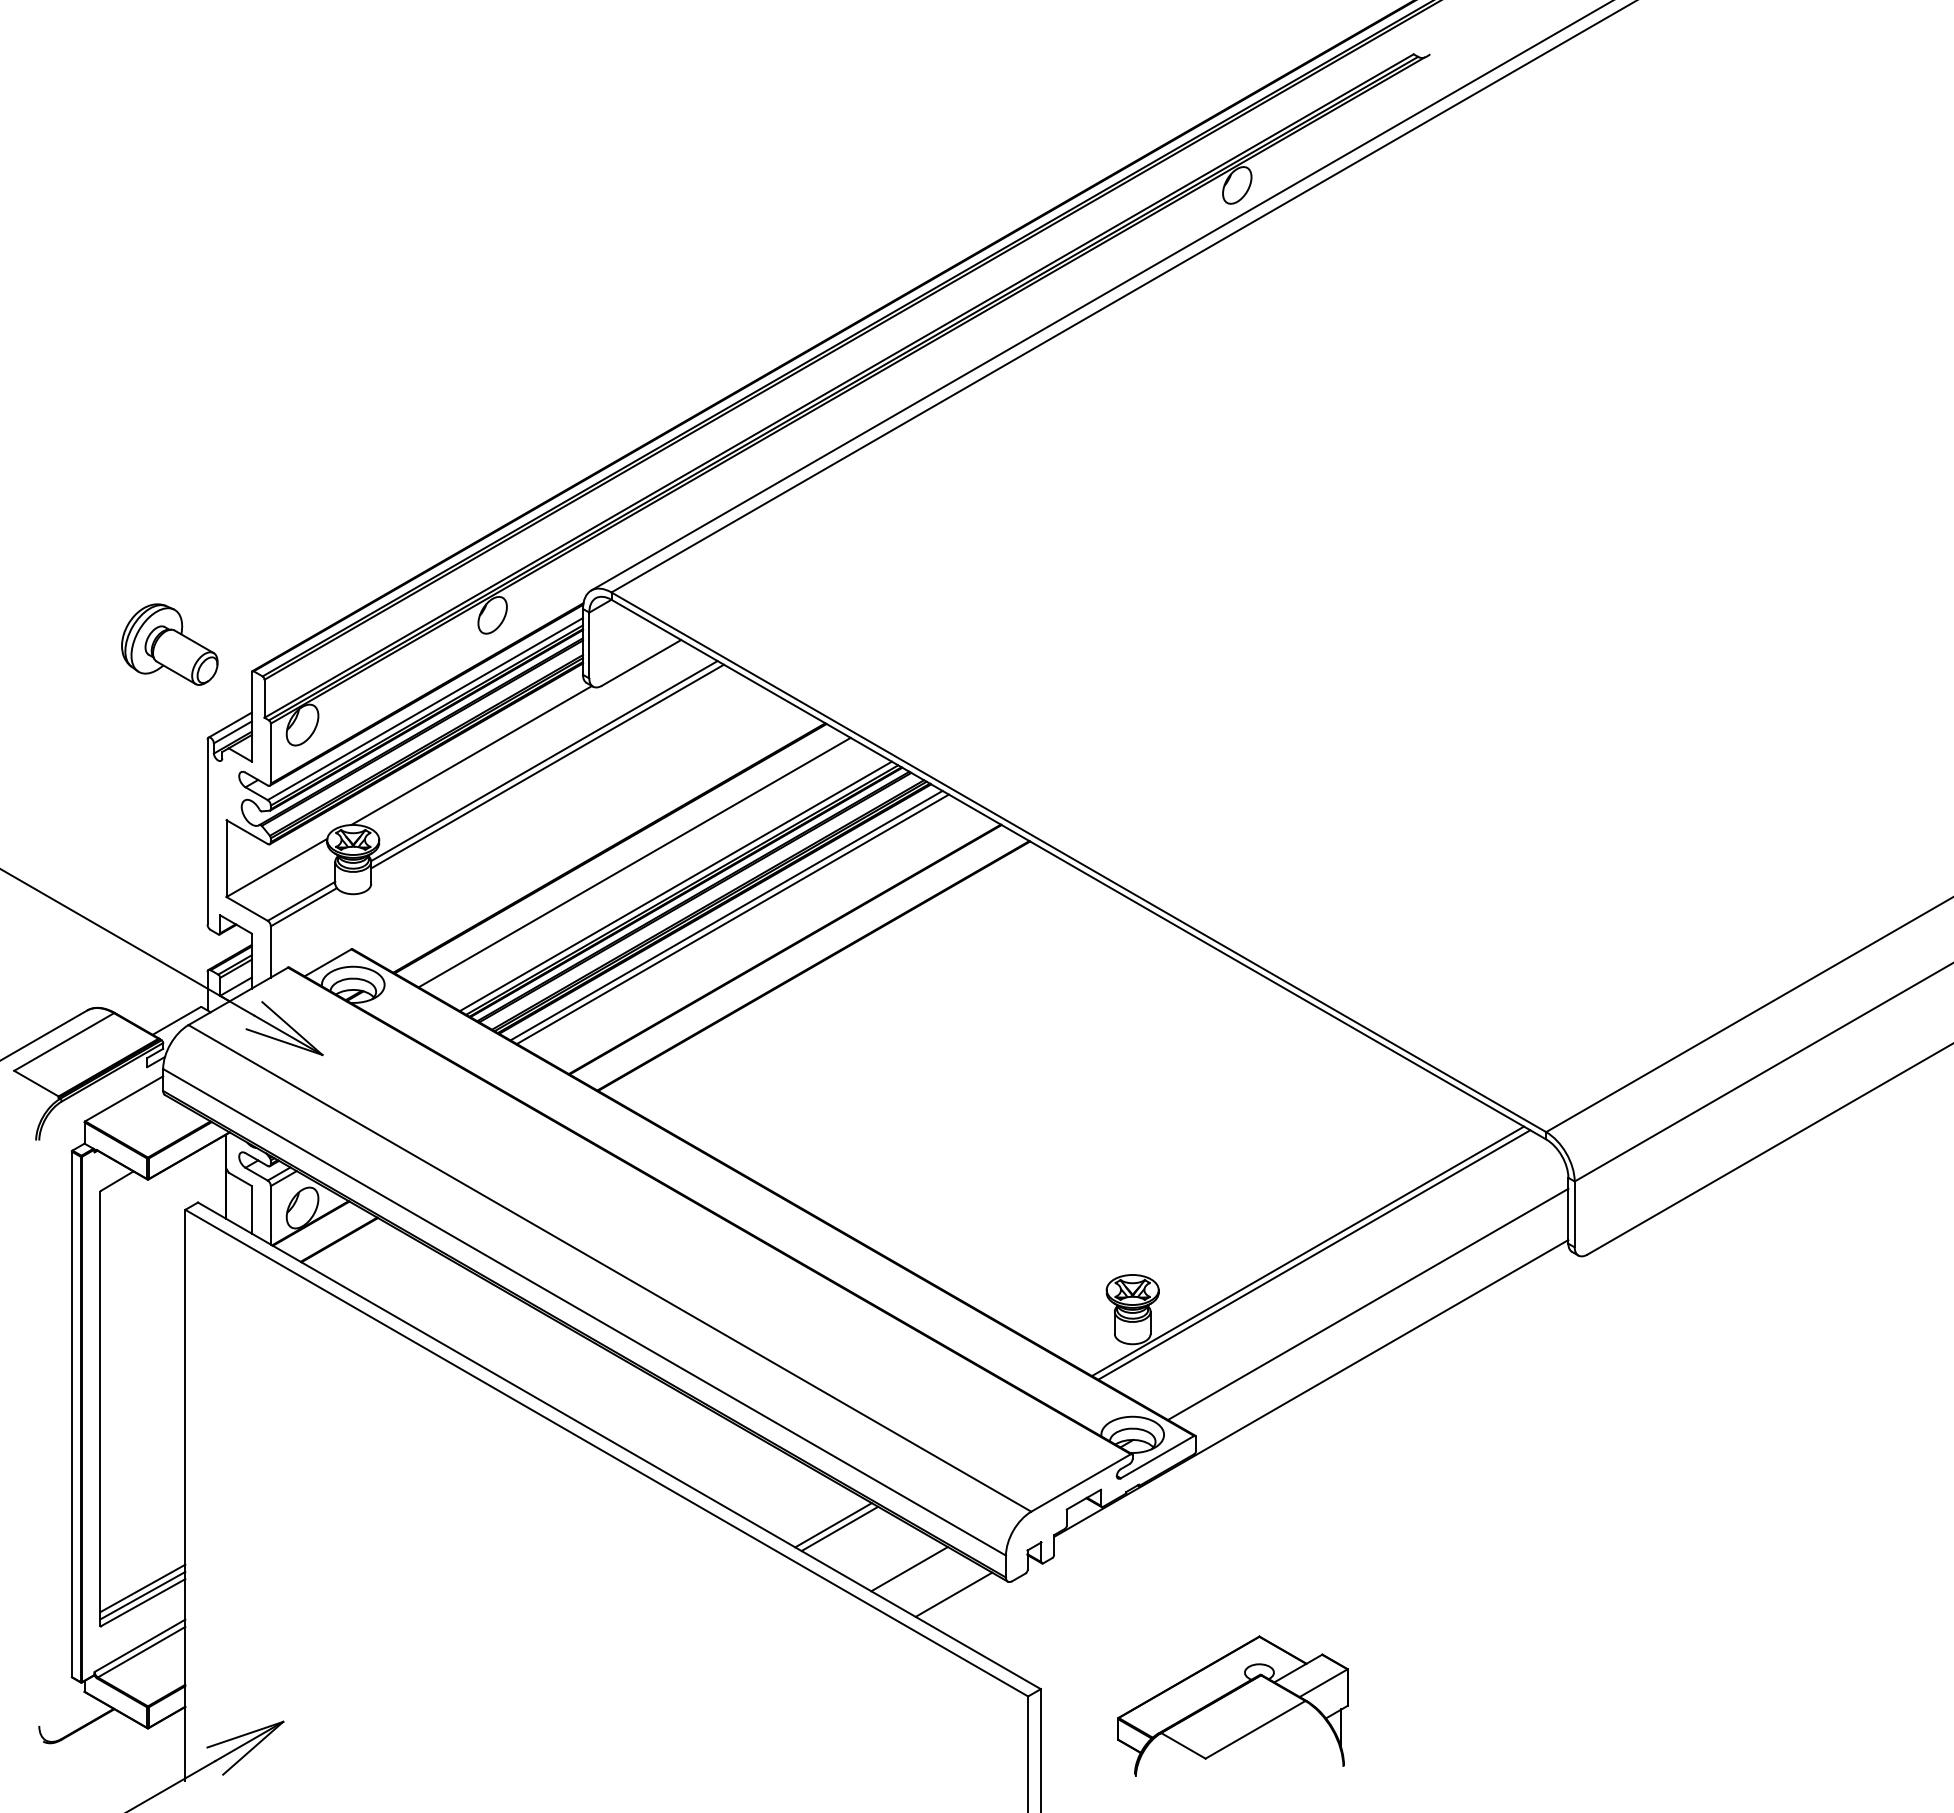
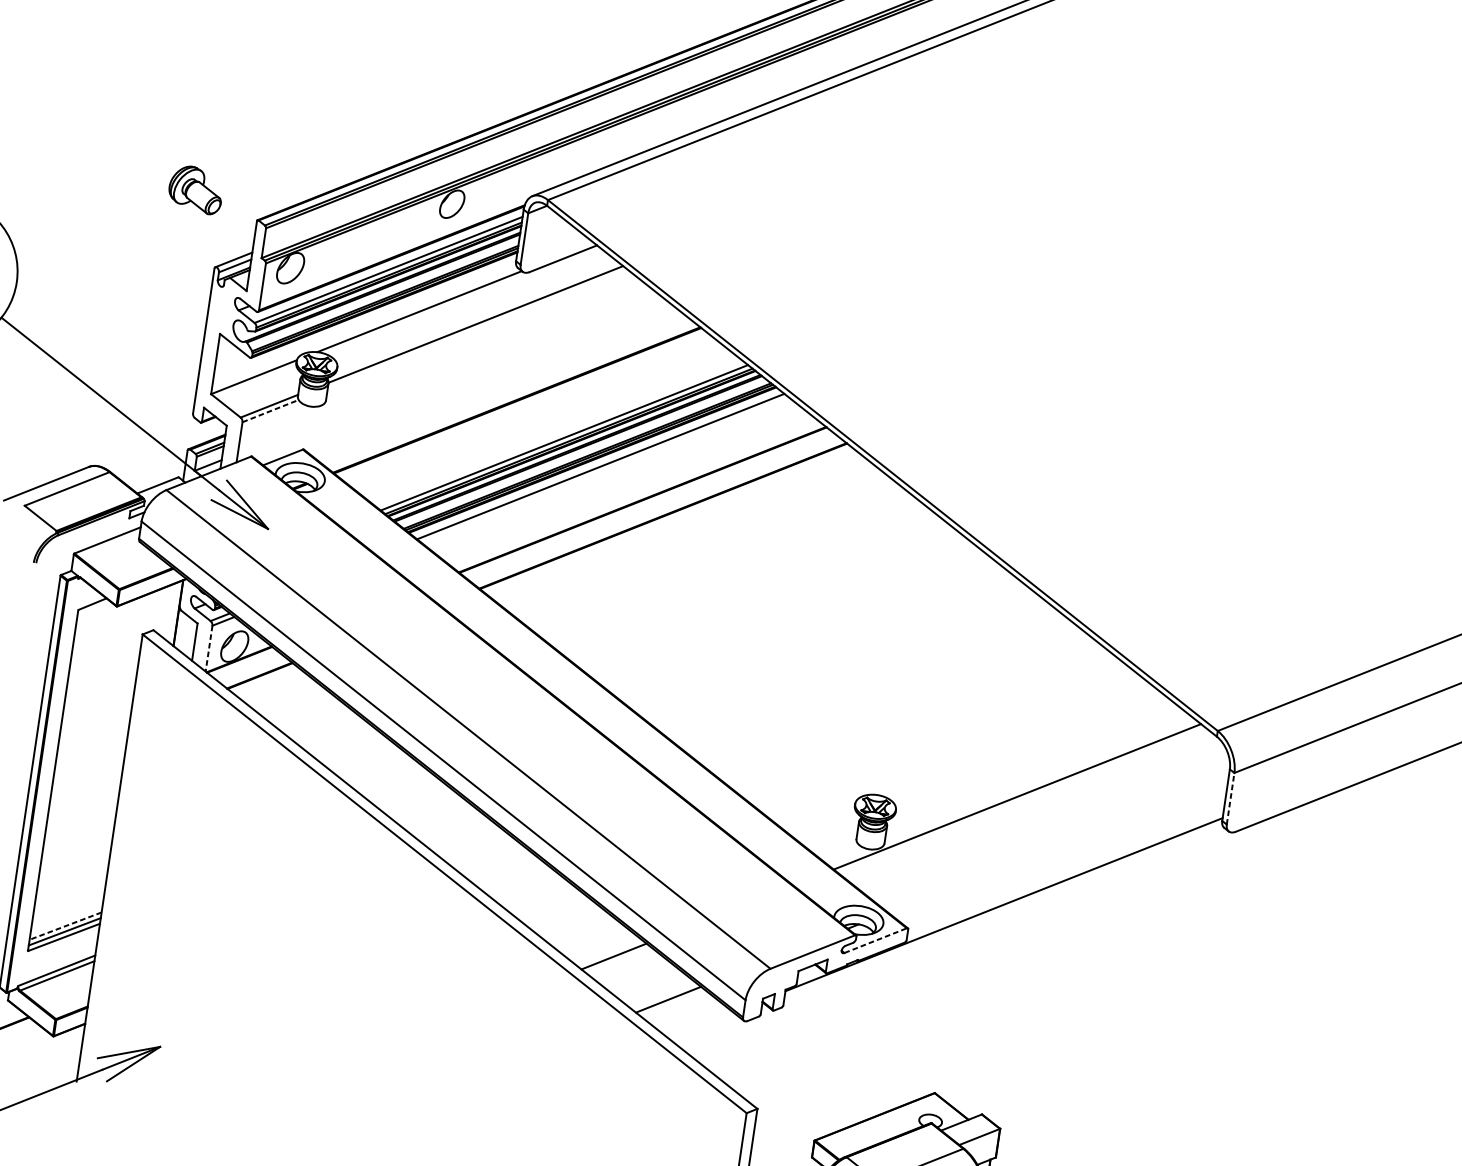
part: (169, 644) -> (195, 189), size x0.7
line: (547, 766) -> (477, 329), removed
line: (634, 862) -> (534, 414), removed
line: (304, 907) -> (271, 411), solid -> dashed
line: (732, 919) -> (604, 470), removed
line: (1574, 1214) -> (1230, 798), solid -> dashed
line: (270, 1215) -> (208, 648), solid -> dashed
line: (1314, 1254) -> (1022, 800), removed
line: (1368, 1303) -> (1058, 844), removed
line: (1157, 1456) -> (875, 940), solid -> dashed
line: (839, 1528) -> (618, 959), removed
line: (142, 1588) -> (65, 926), solid -> dashed
line: (953, 1594) -> (699, 1024), removed

